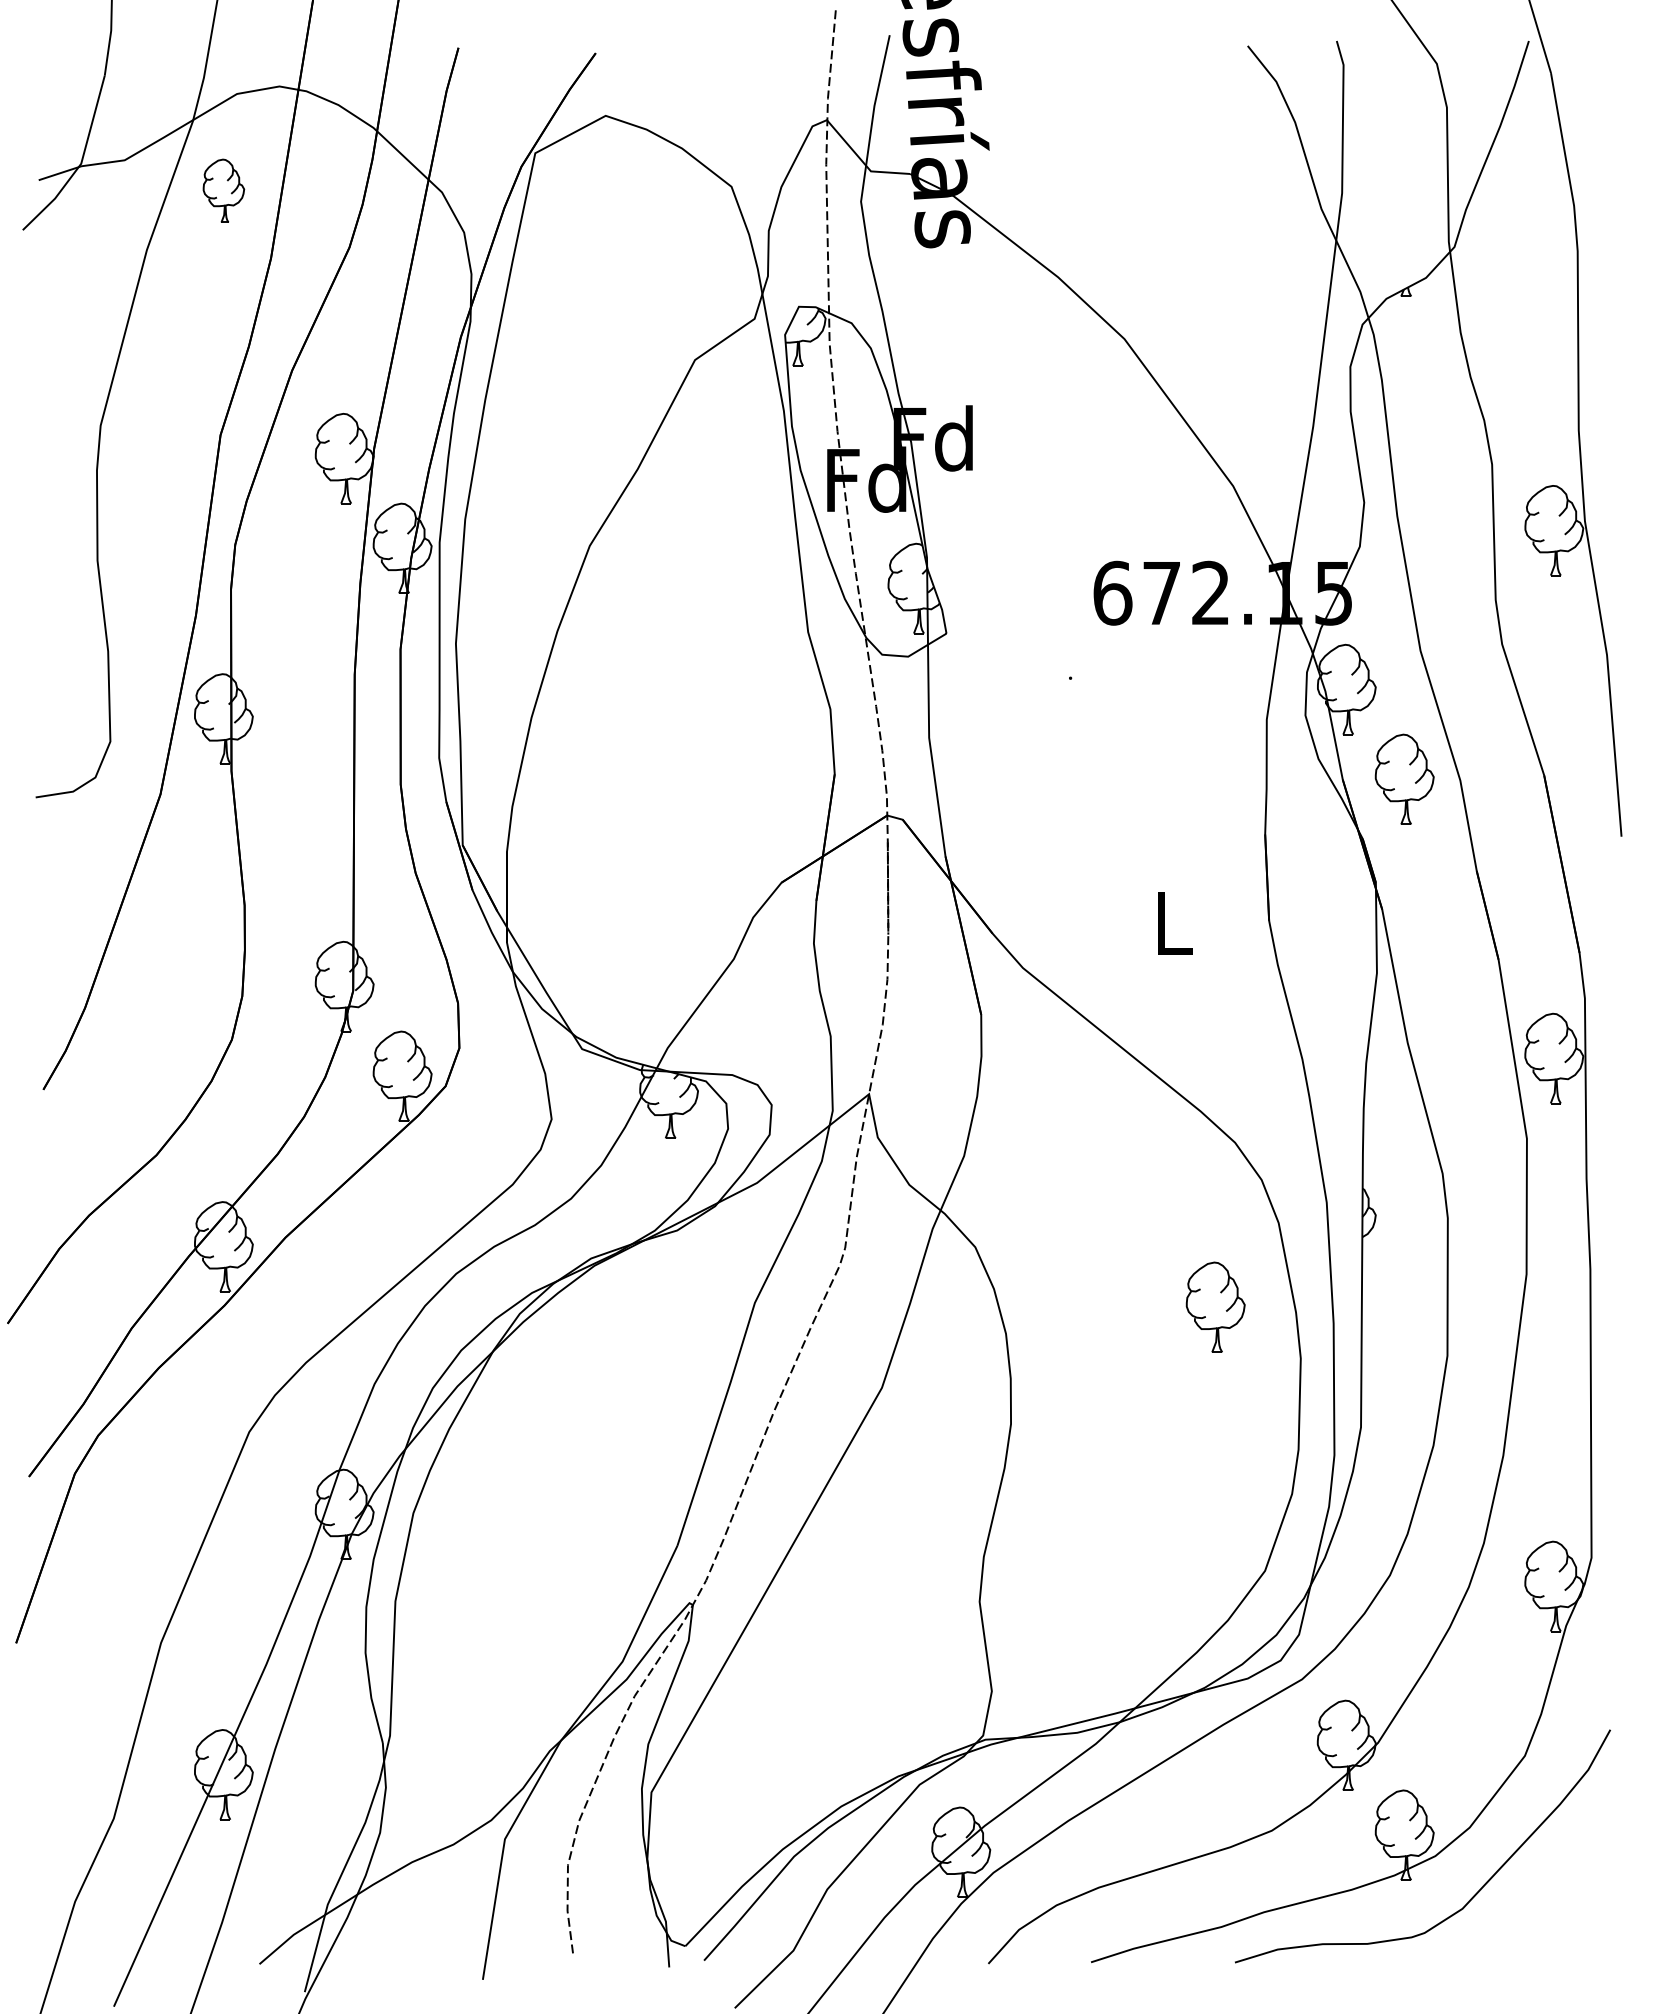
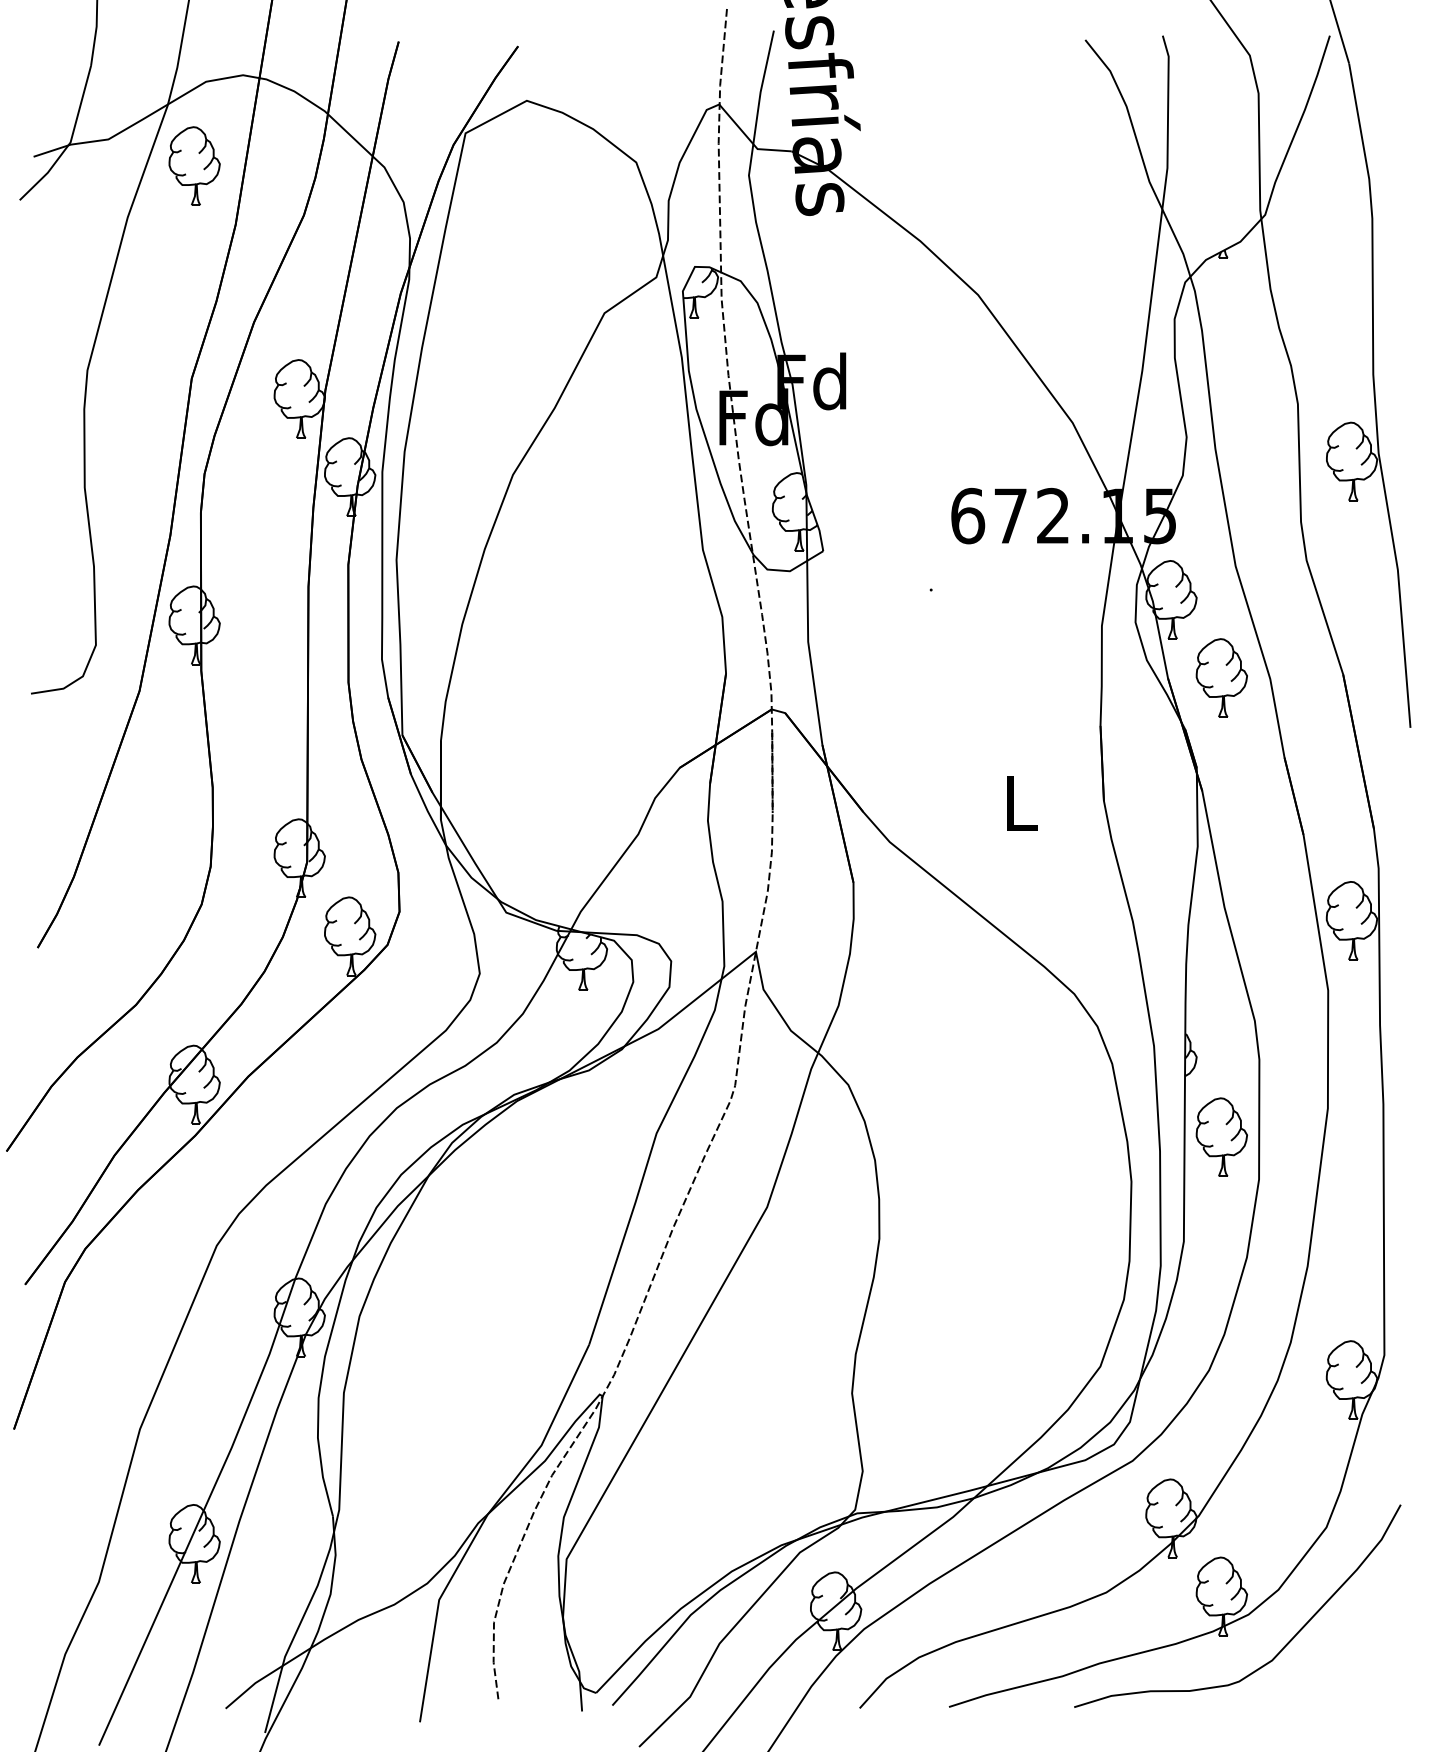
part: (223, 190) -> (194, 165), size x1.43
part: (1215, 1306) -> (1221, 1136), moved

